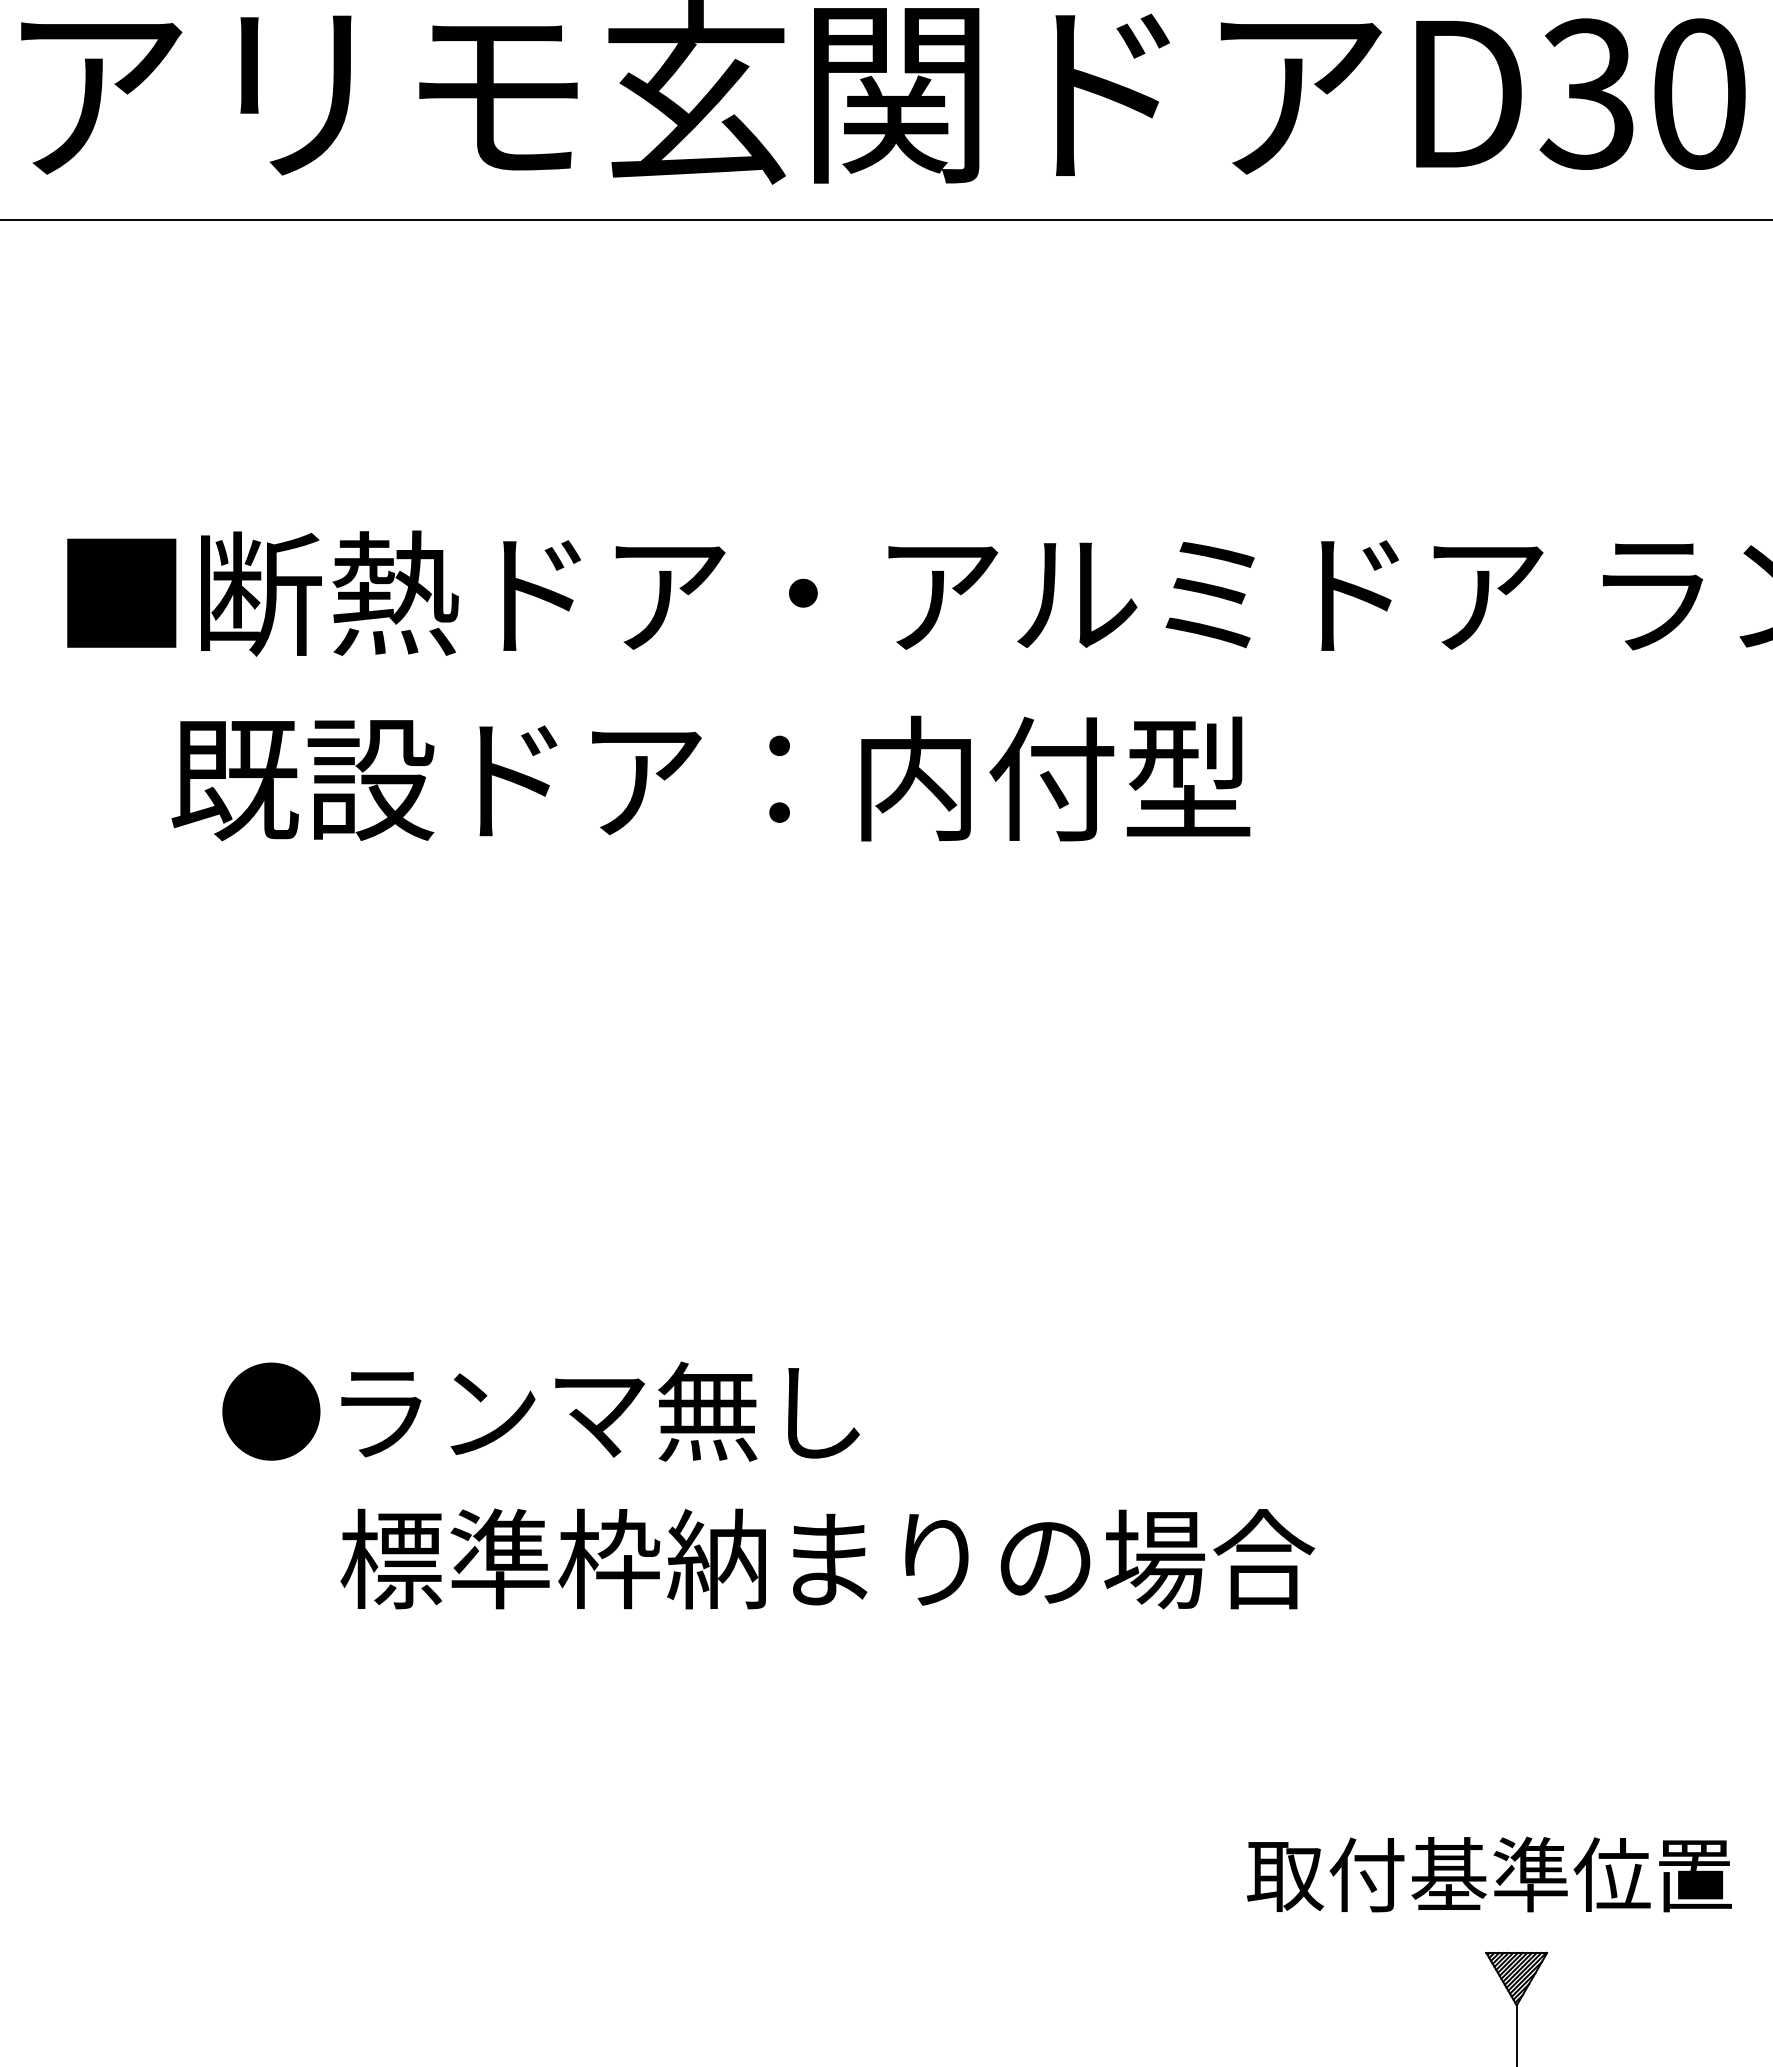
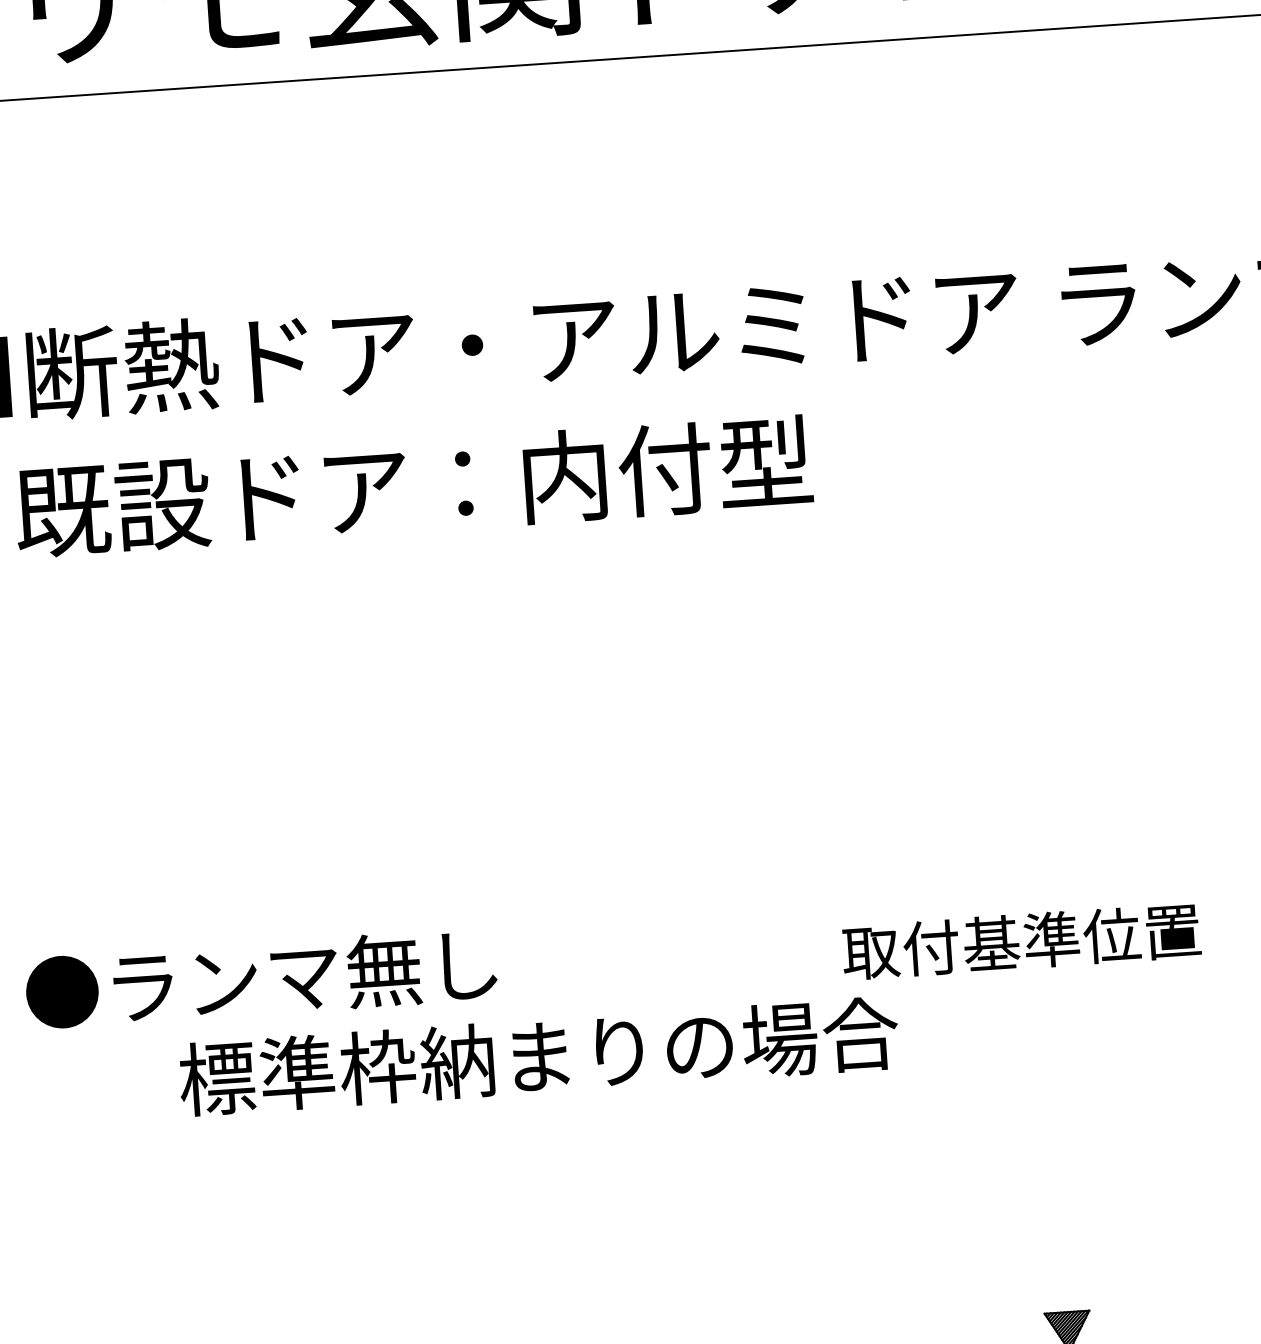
text: (540, 1411) -> (260, 978), moved
text: (1489, 1874) -> (1021, 941), moved

